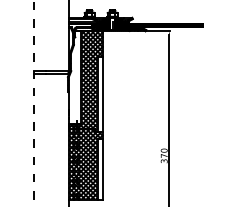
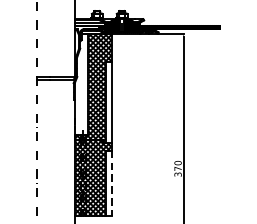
line: (103, 169) -> (112, 183), solid -> dashed

